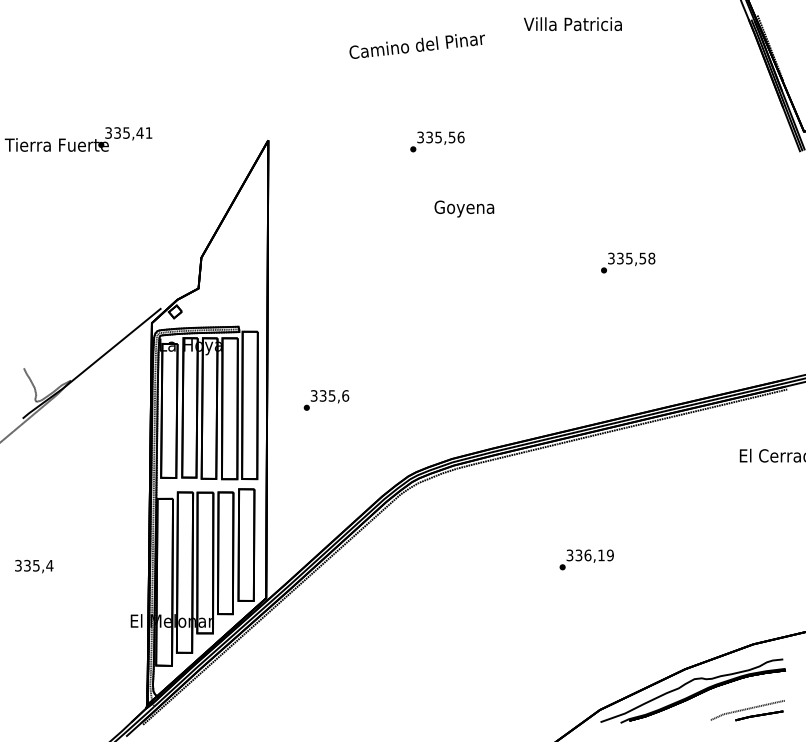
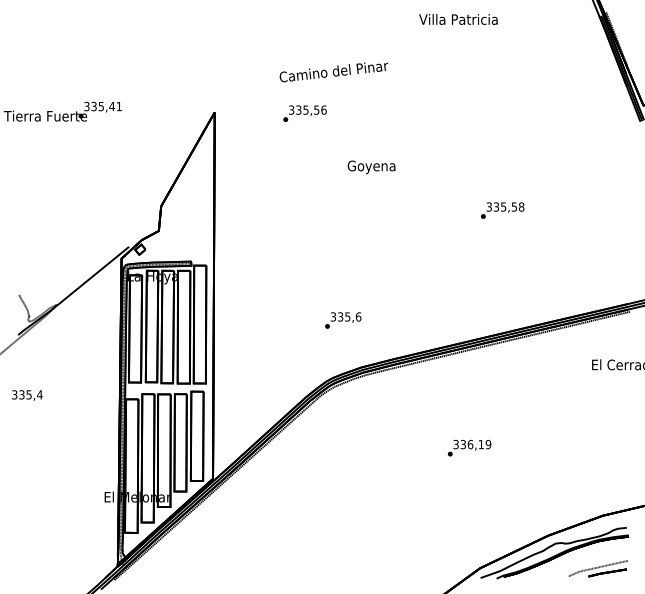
text: (416, 46) -> (333, 72), moved
text: (436, 141) -> (304, 113), moved
text: (326, 400) -> (343, 320), moved
text: (34, 566) -> (27, 395), moved

